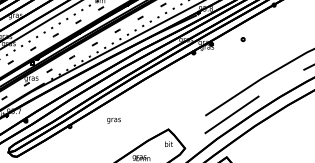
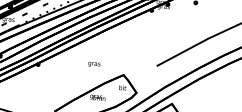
line: (231, 114) -> (179, 67), removed
text: (113, 120) -> (93, 64), moved

